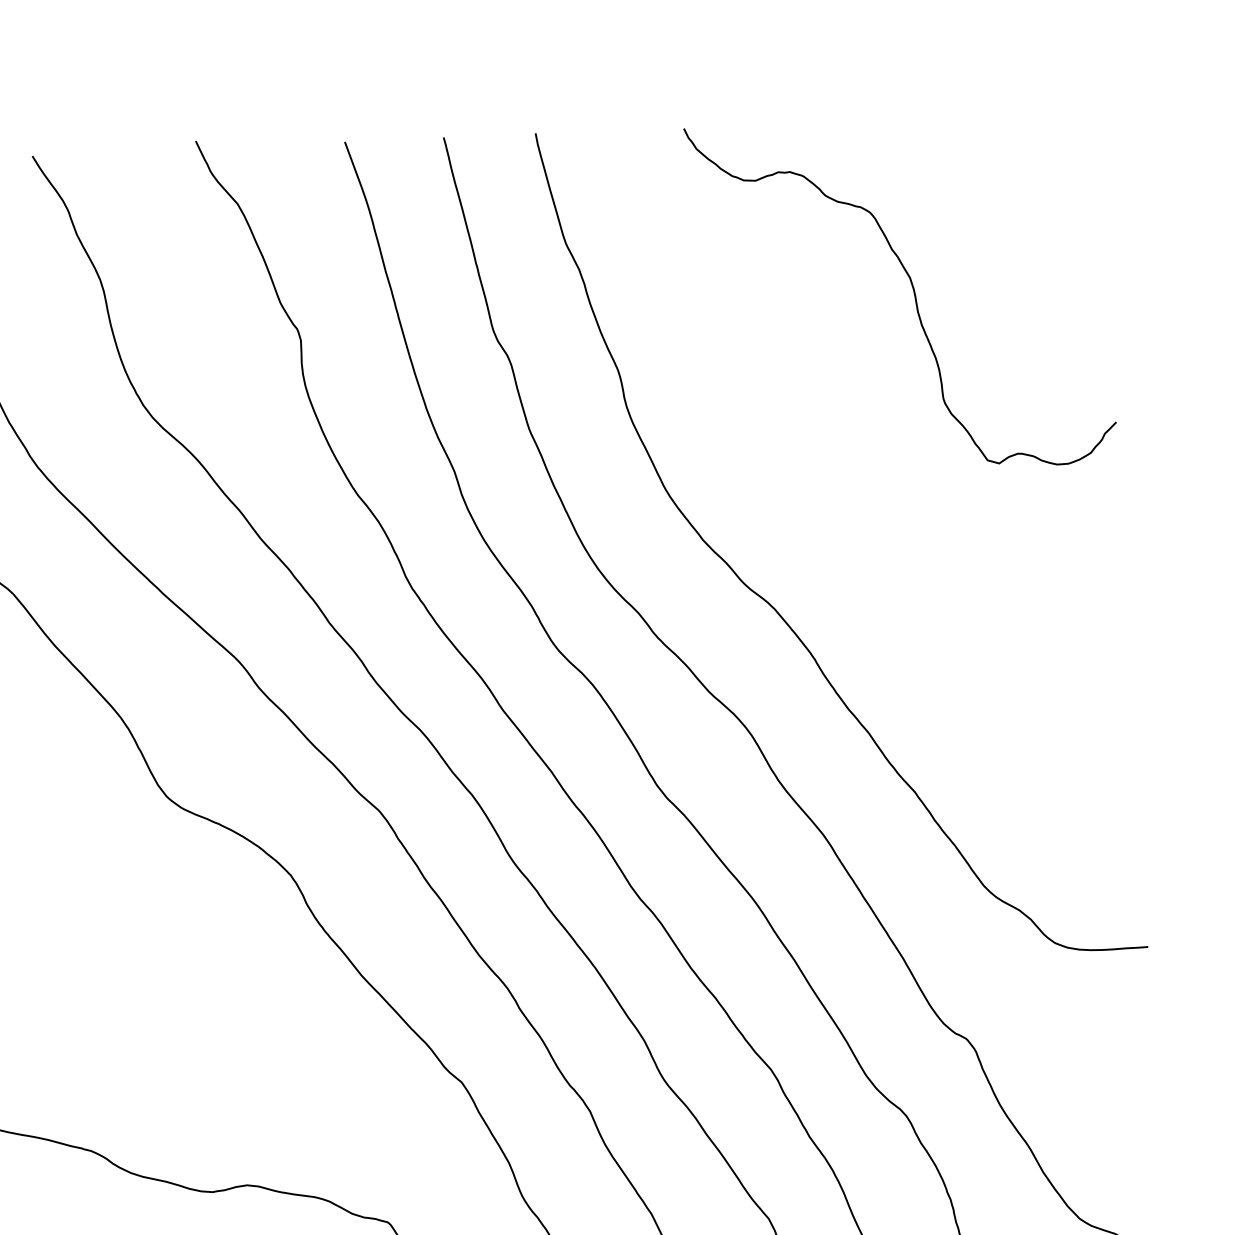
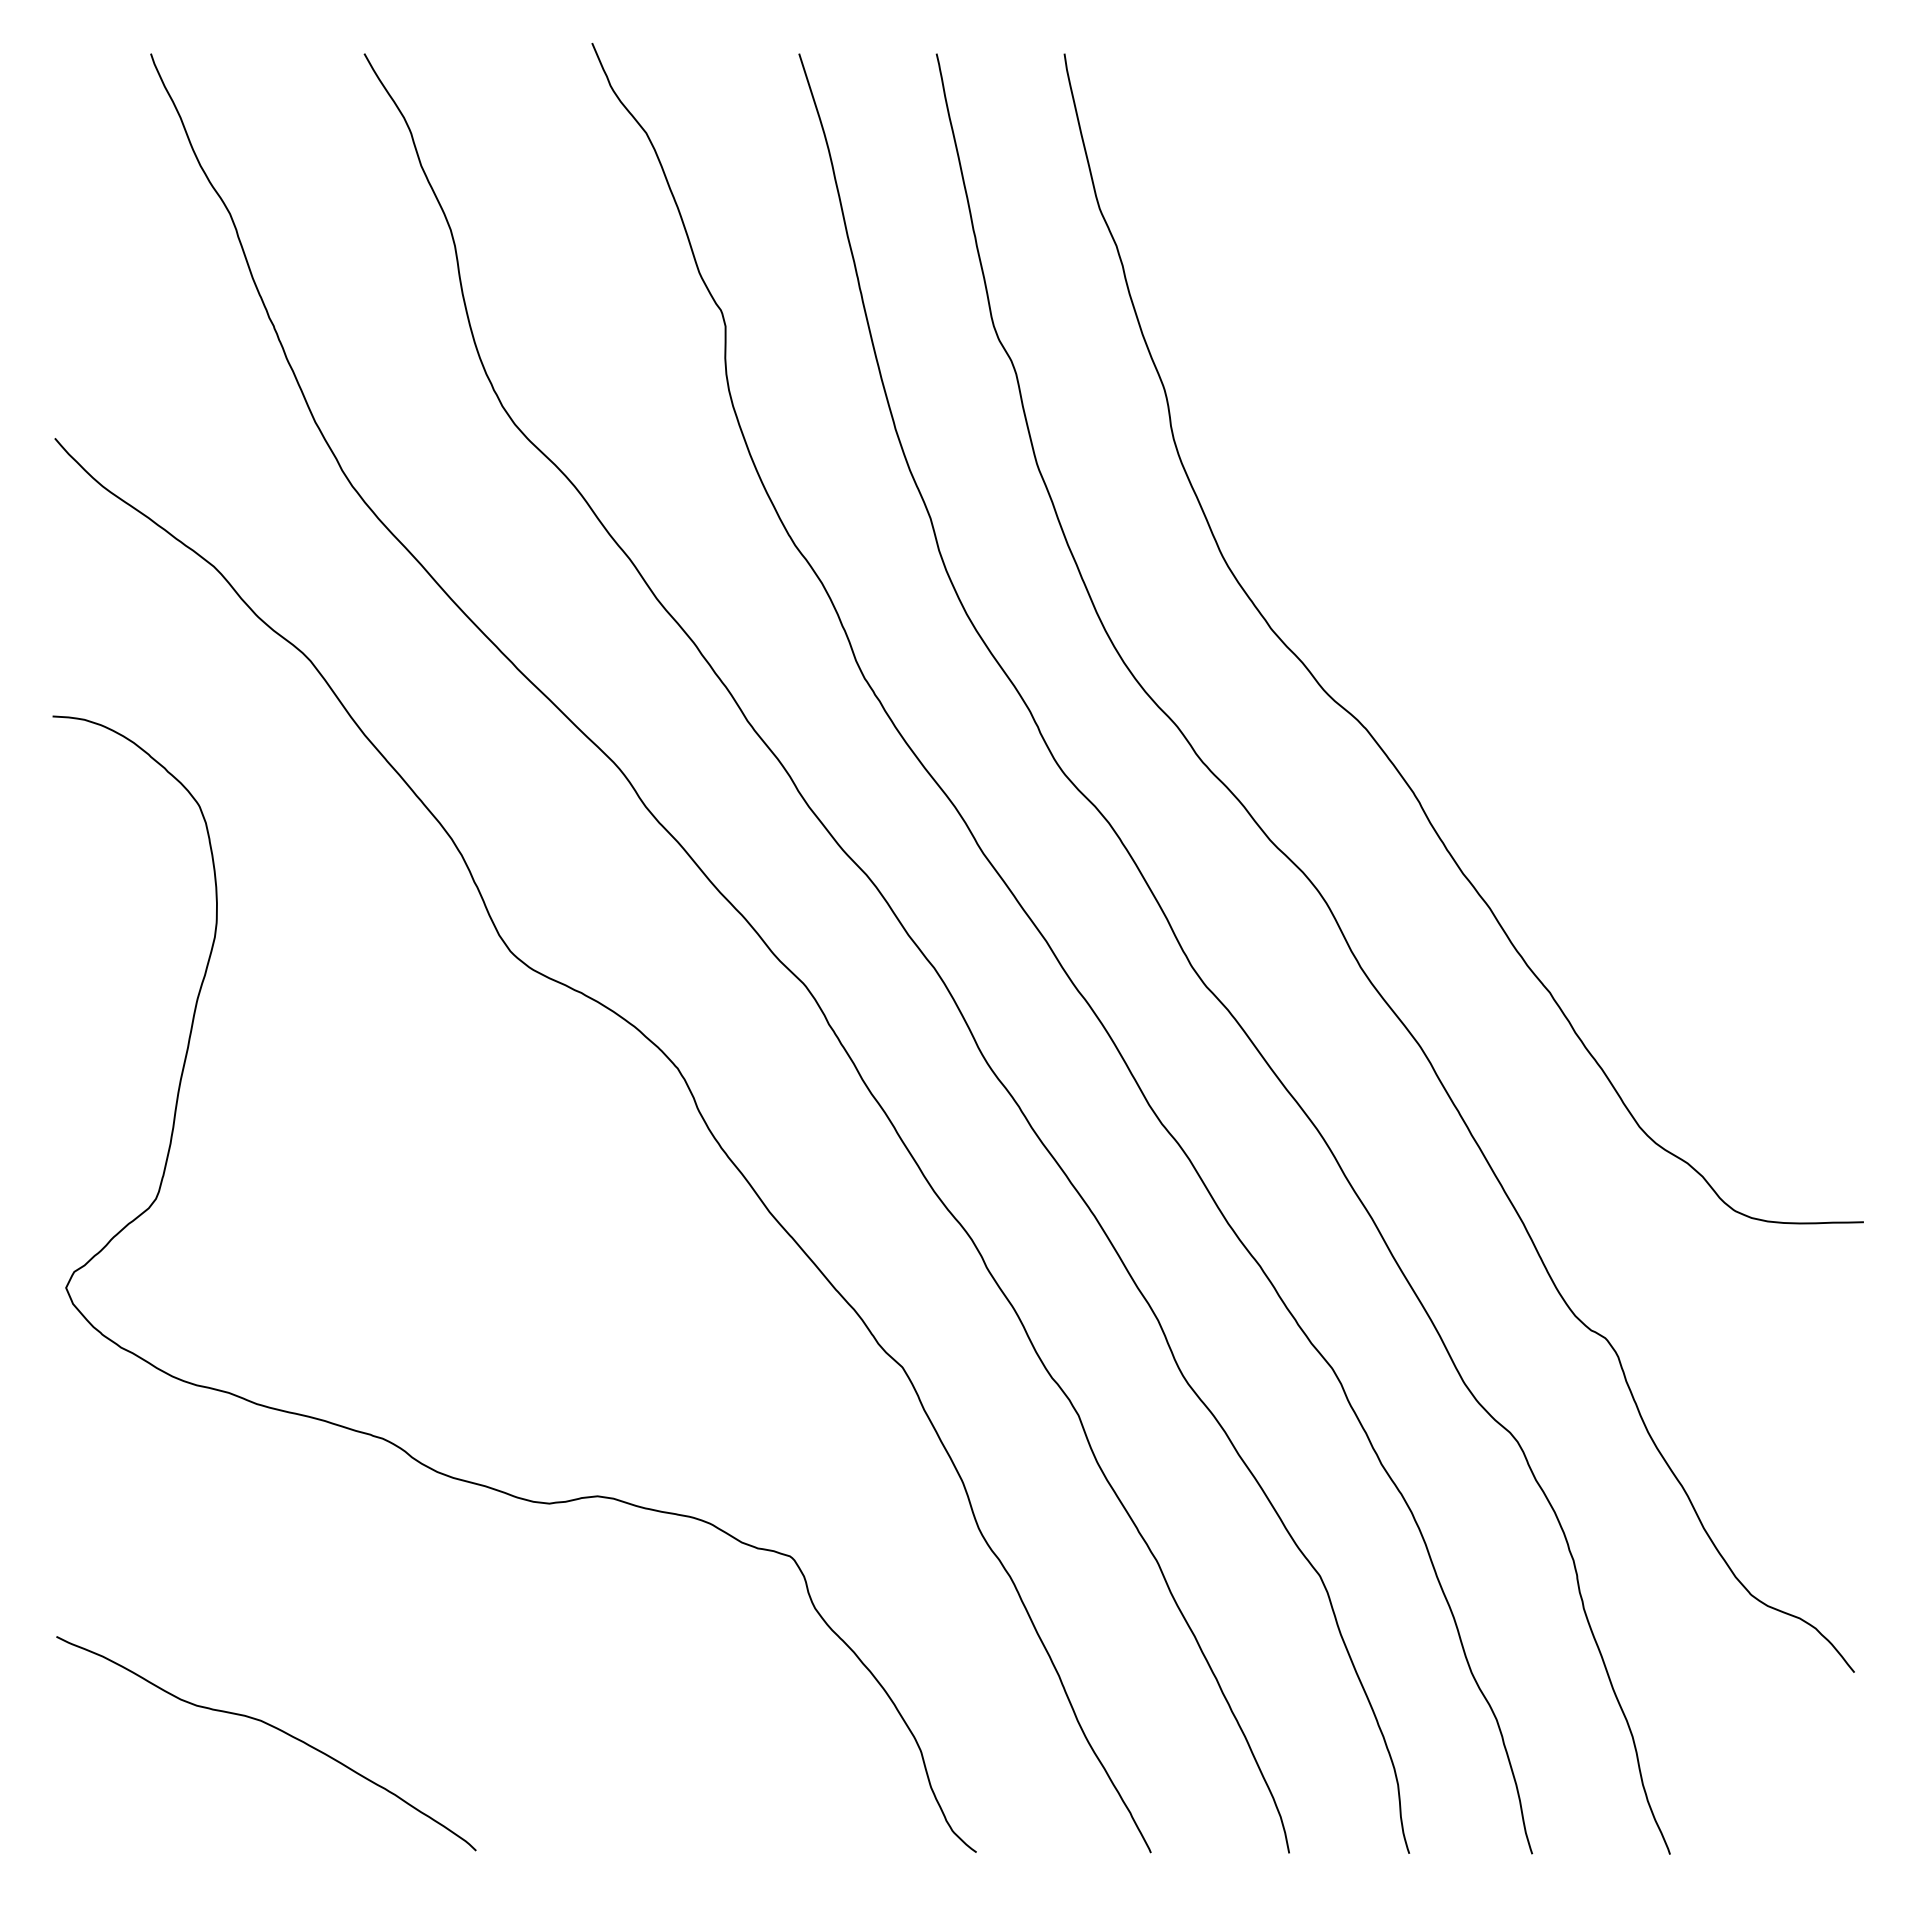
curve: (913, 293) -> (1579, 299), removed

